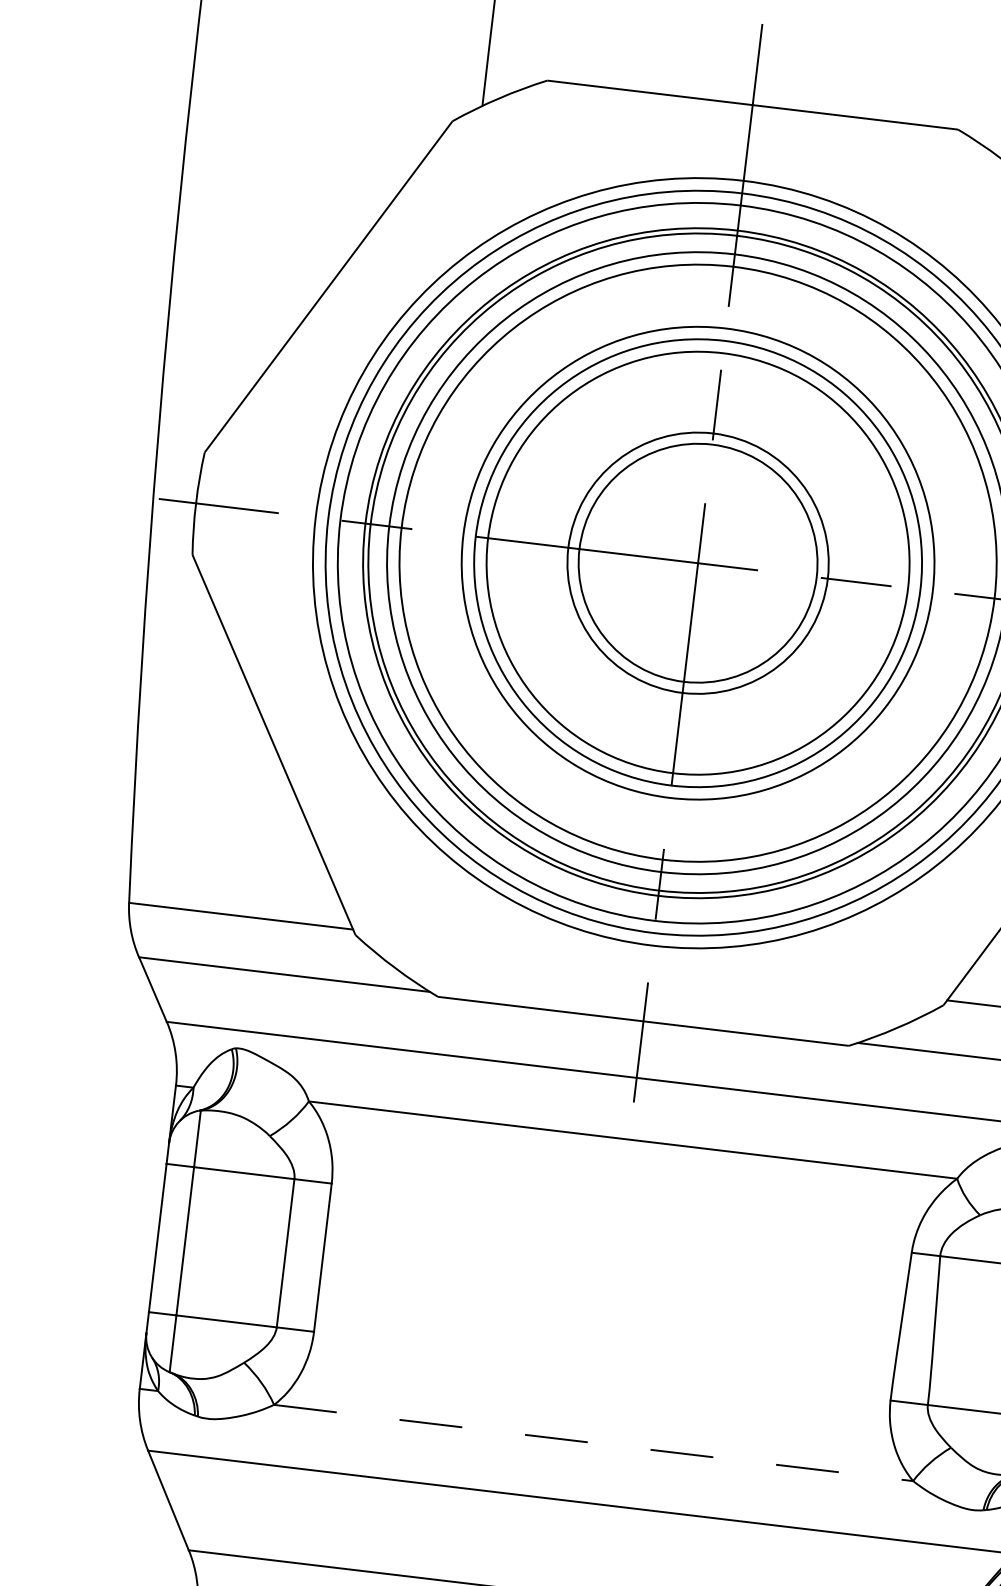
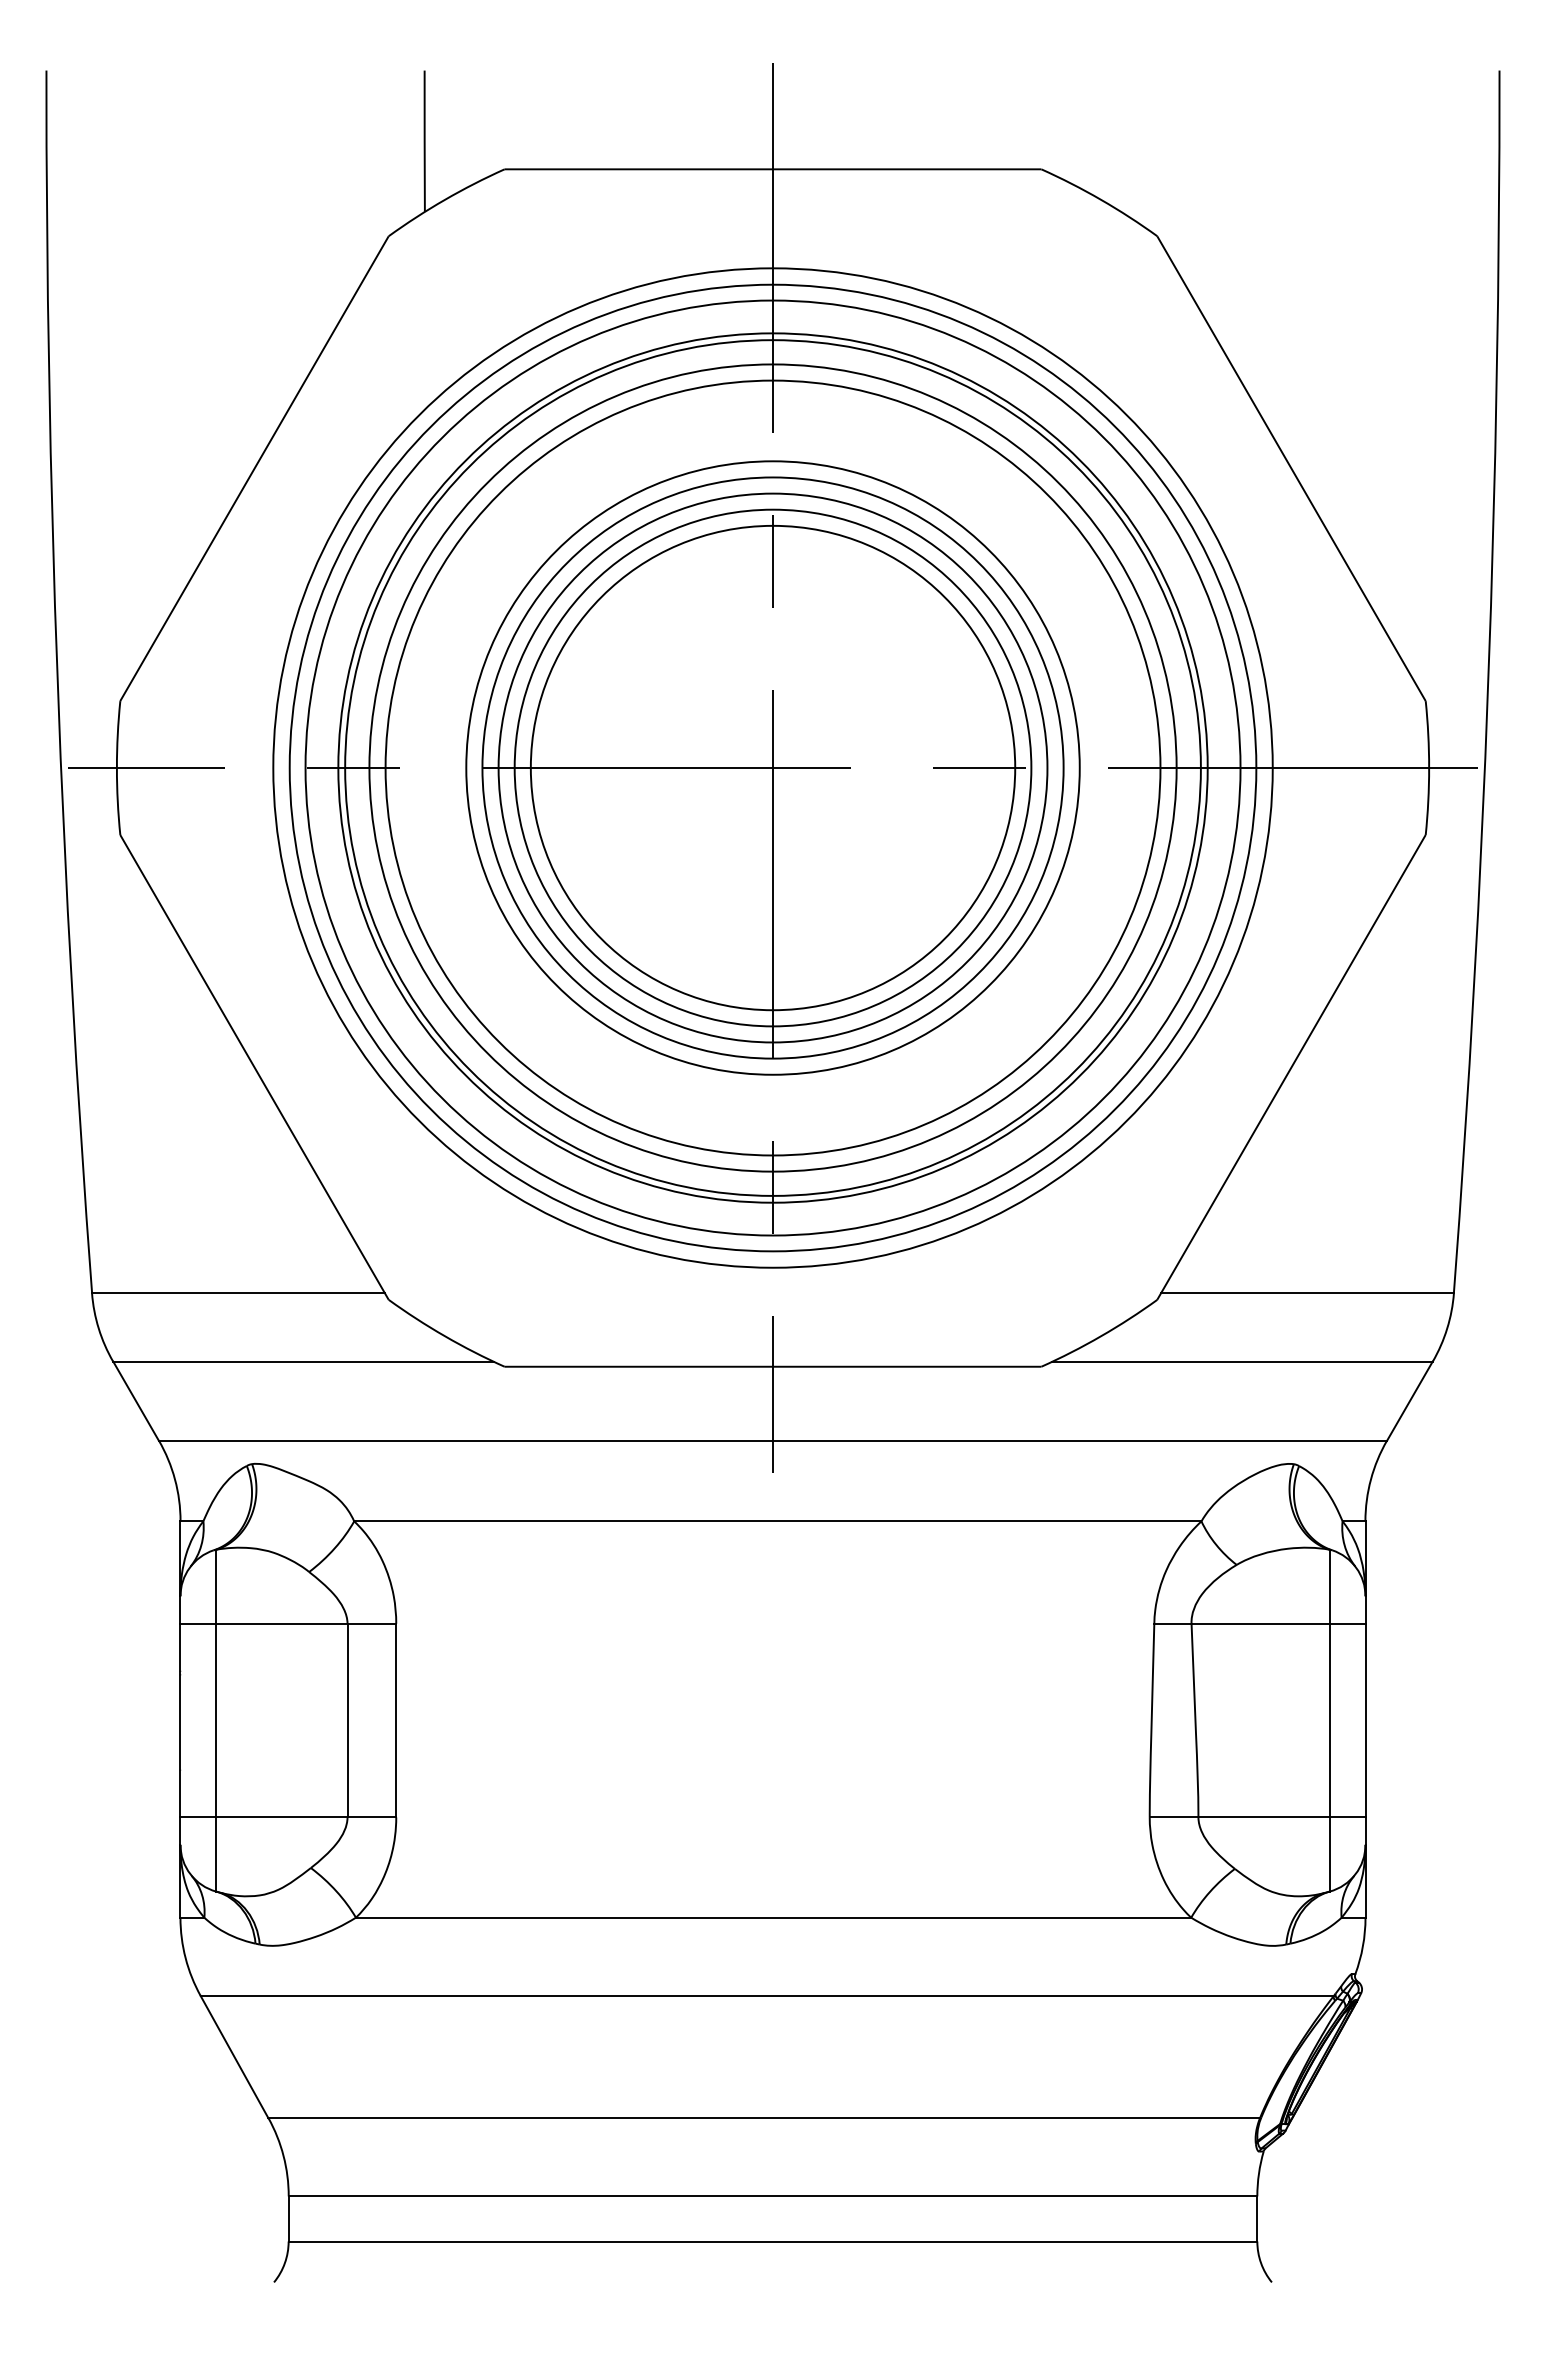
circle: (697, 562) -> (772, 767), size x1.43
circle: (697, 562) -> (772, 767), size x1.67
line: (593, 1442) -> (773, 1917), dashed -> solid

